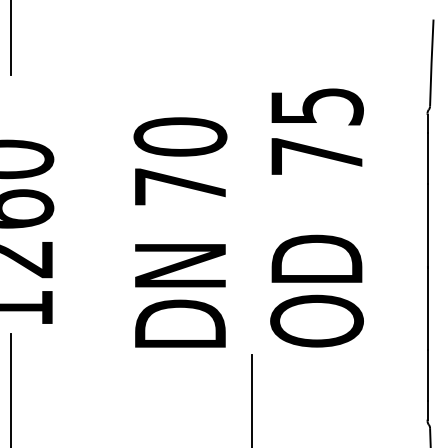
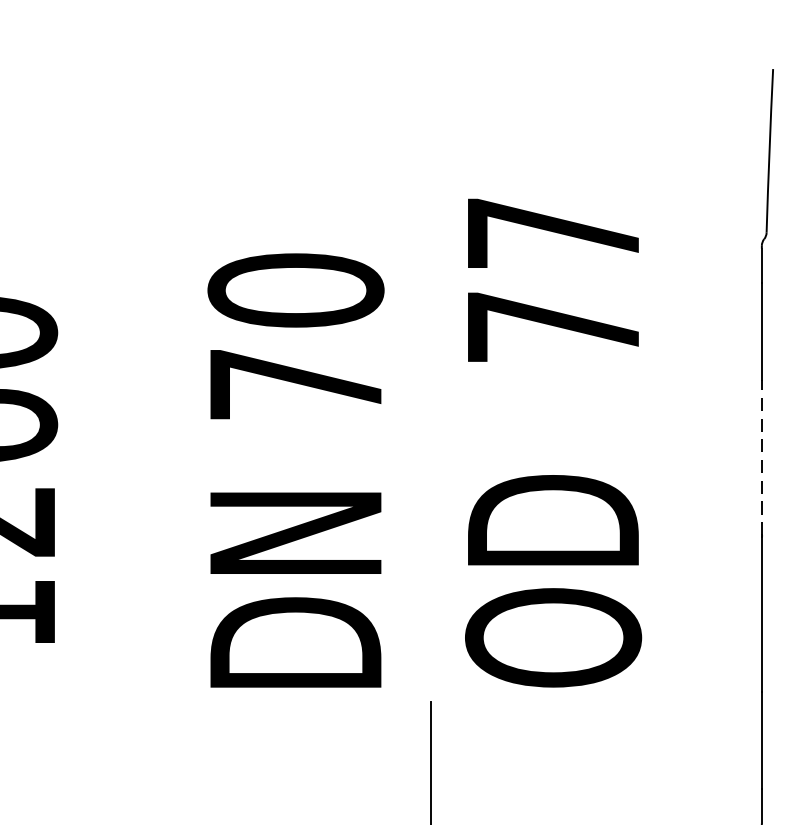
text: (317, 106) -> (554, 233), 75 -> 77
line: (427, 225) -> (761, 457), solid -> dashed

